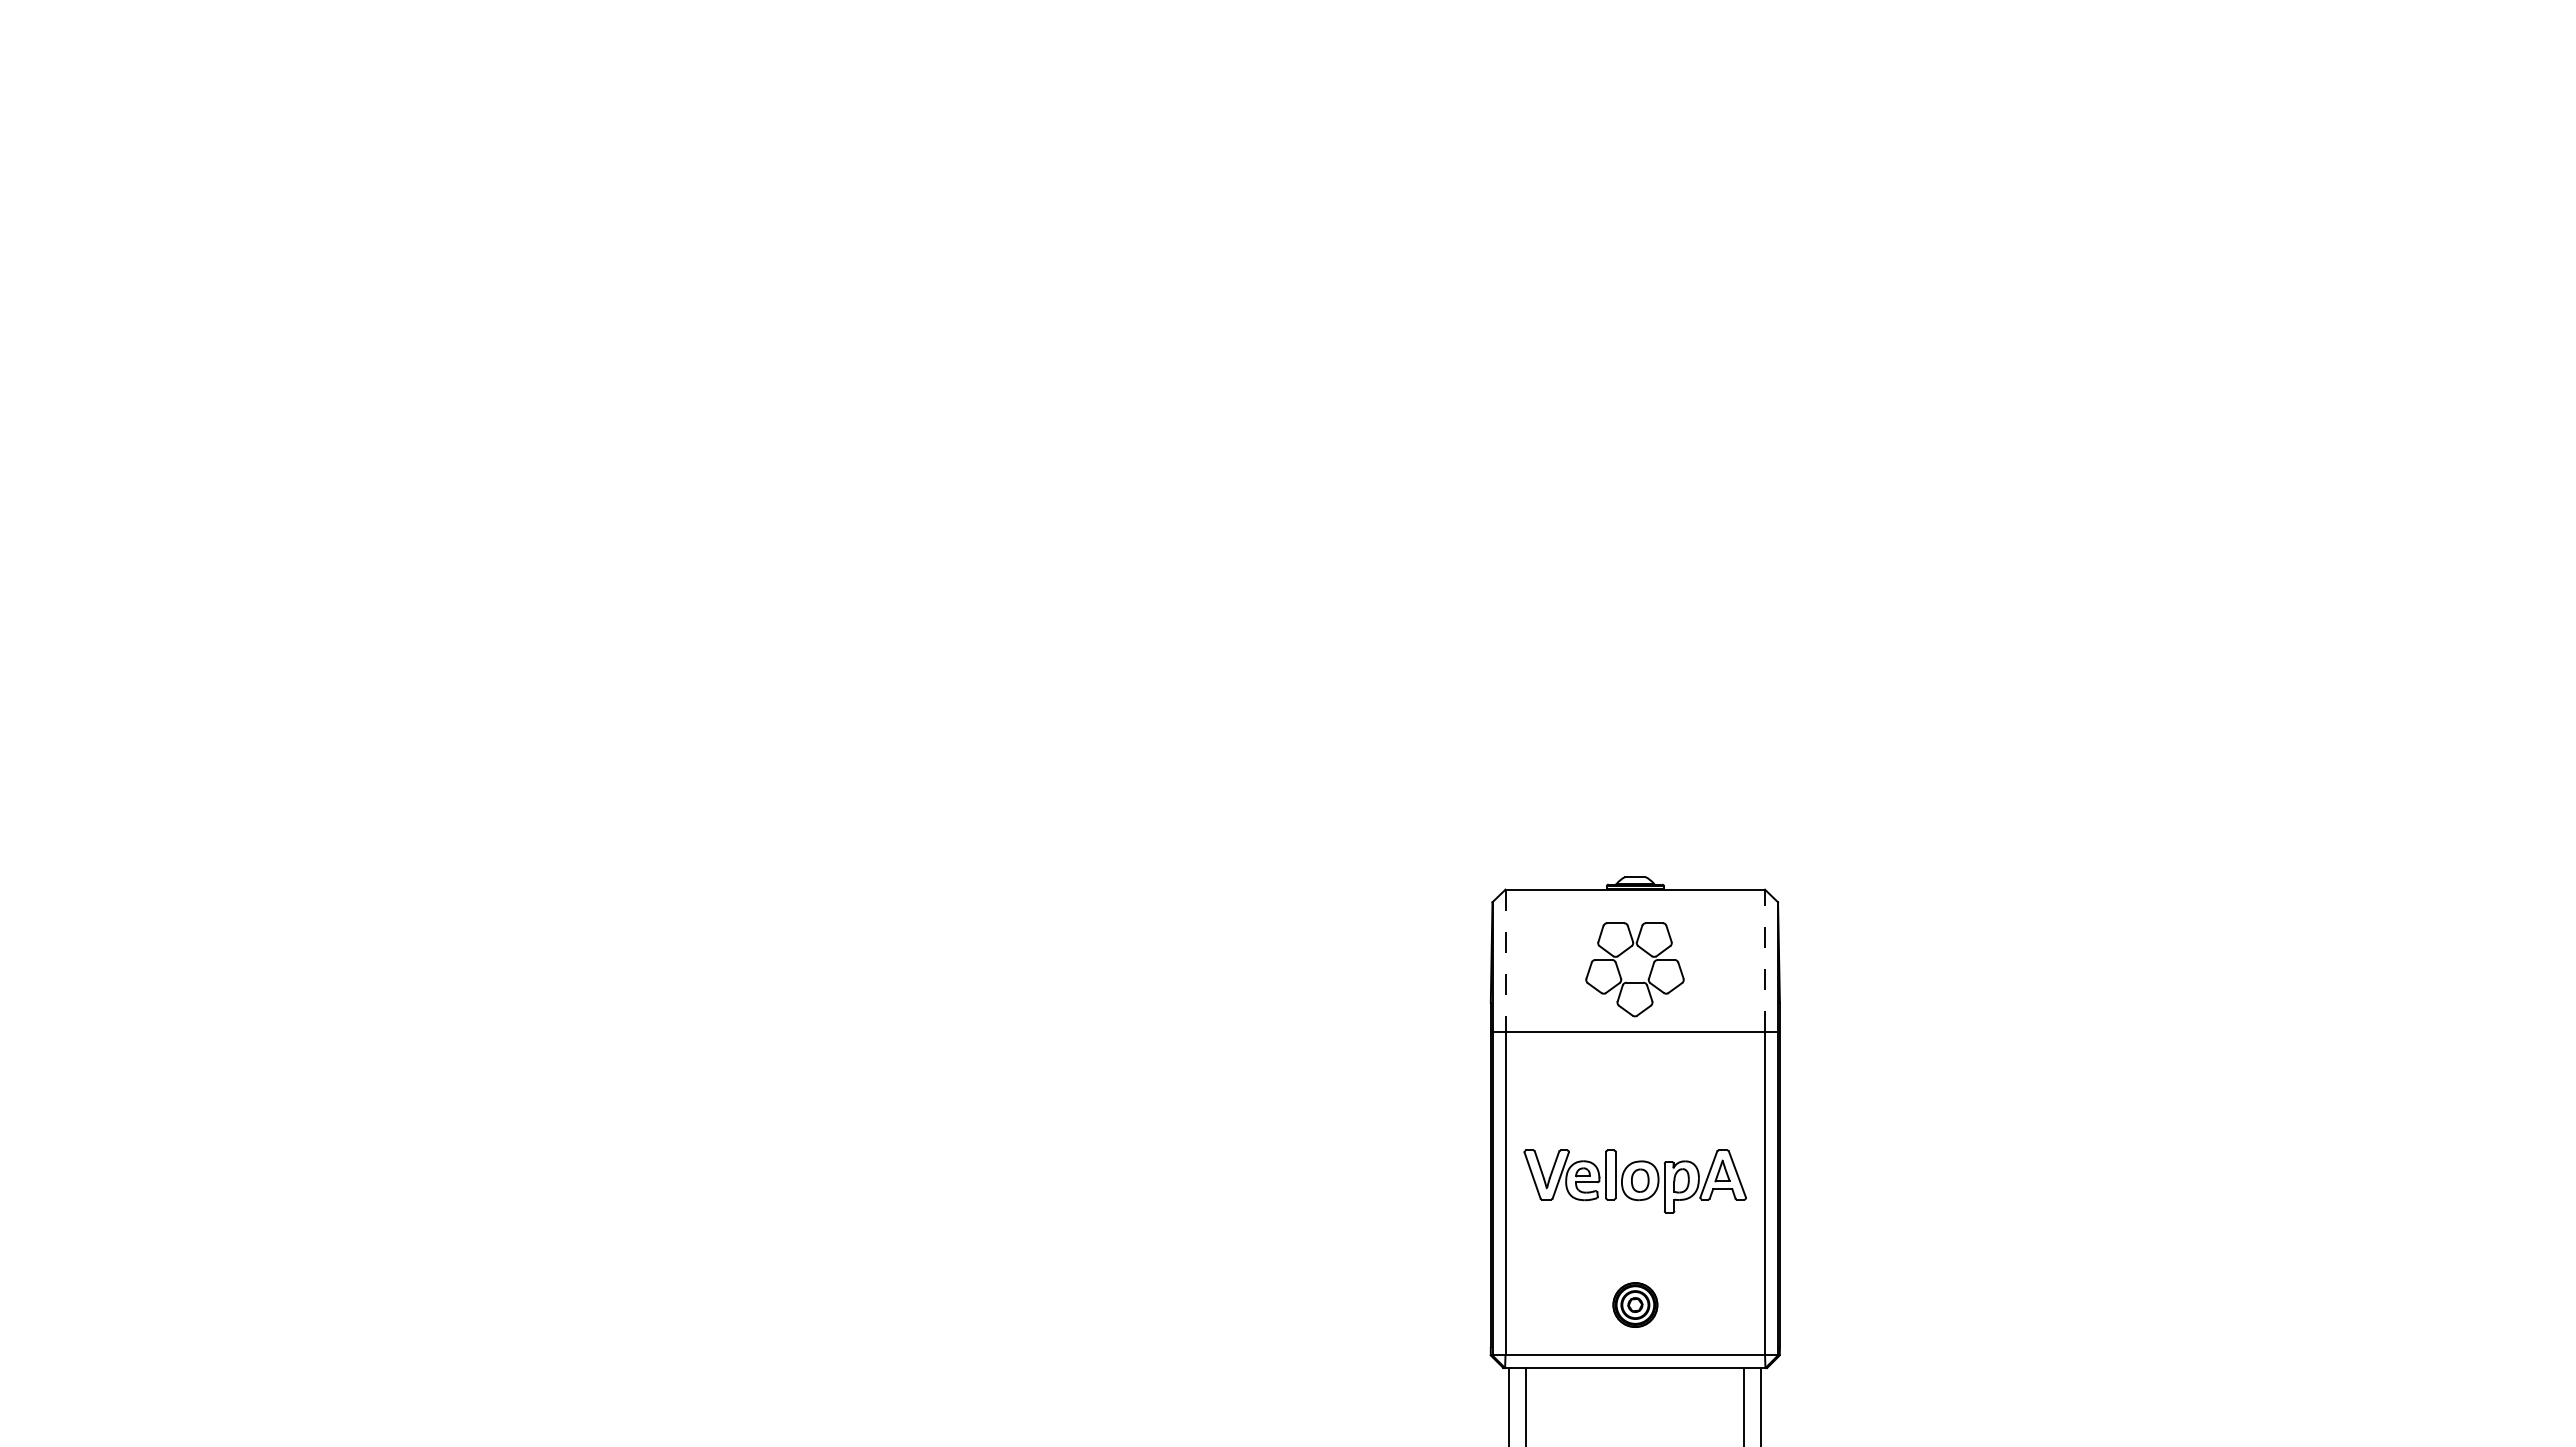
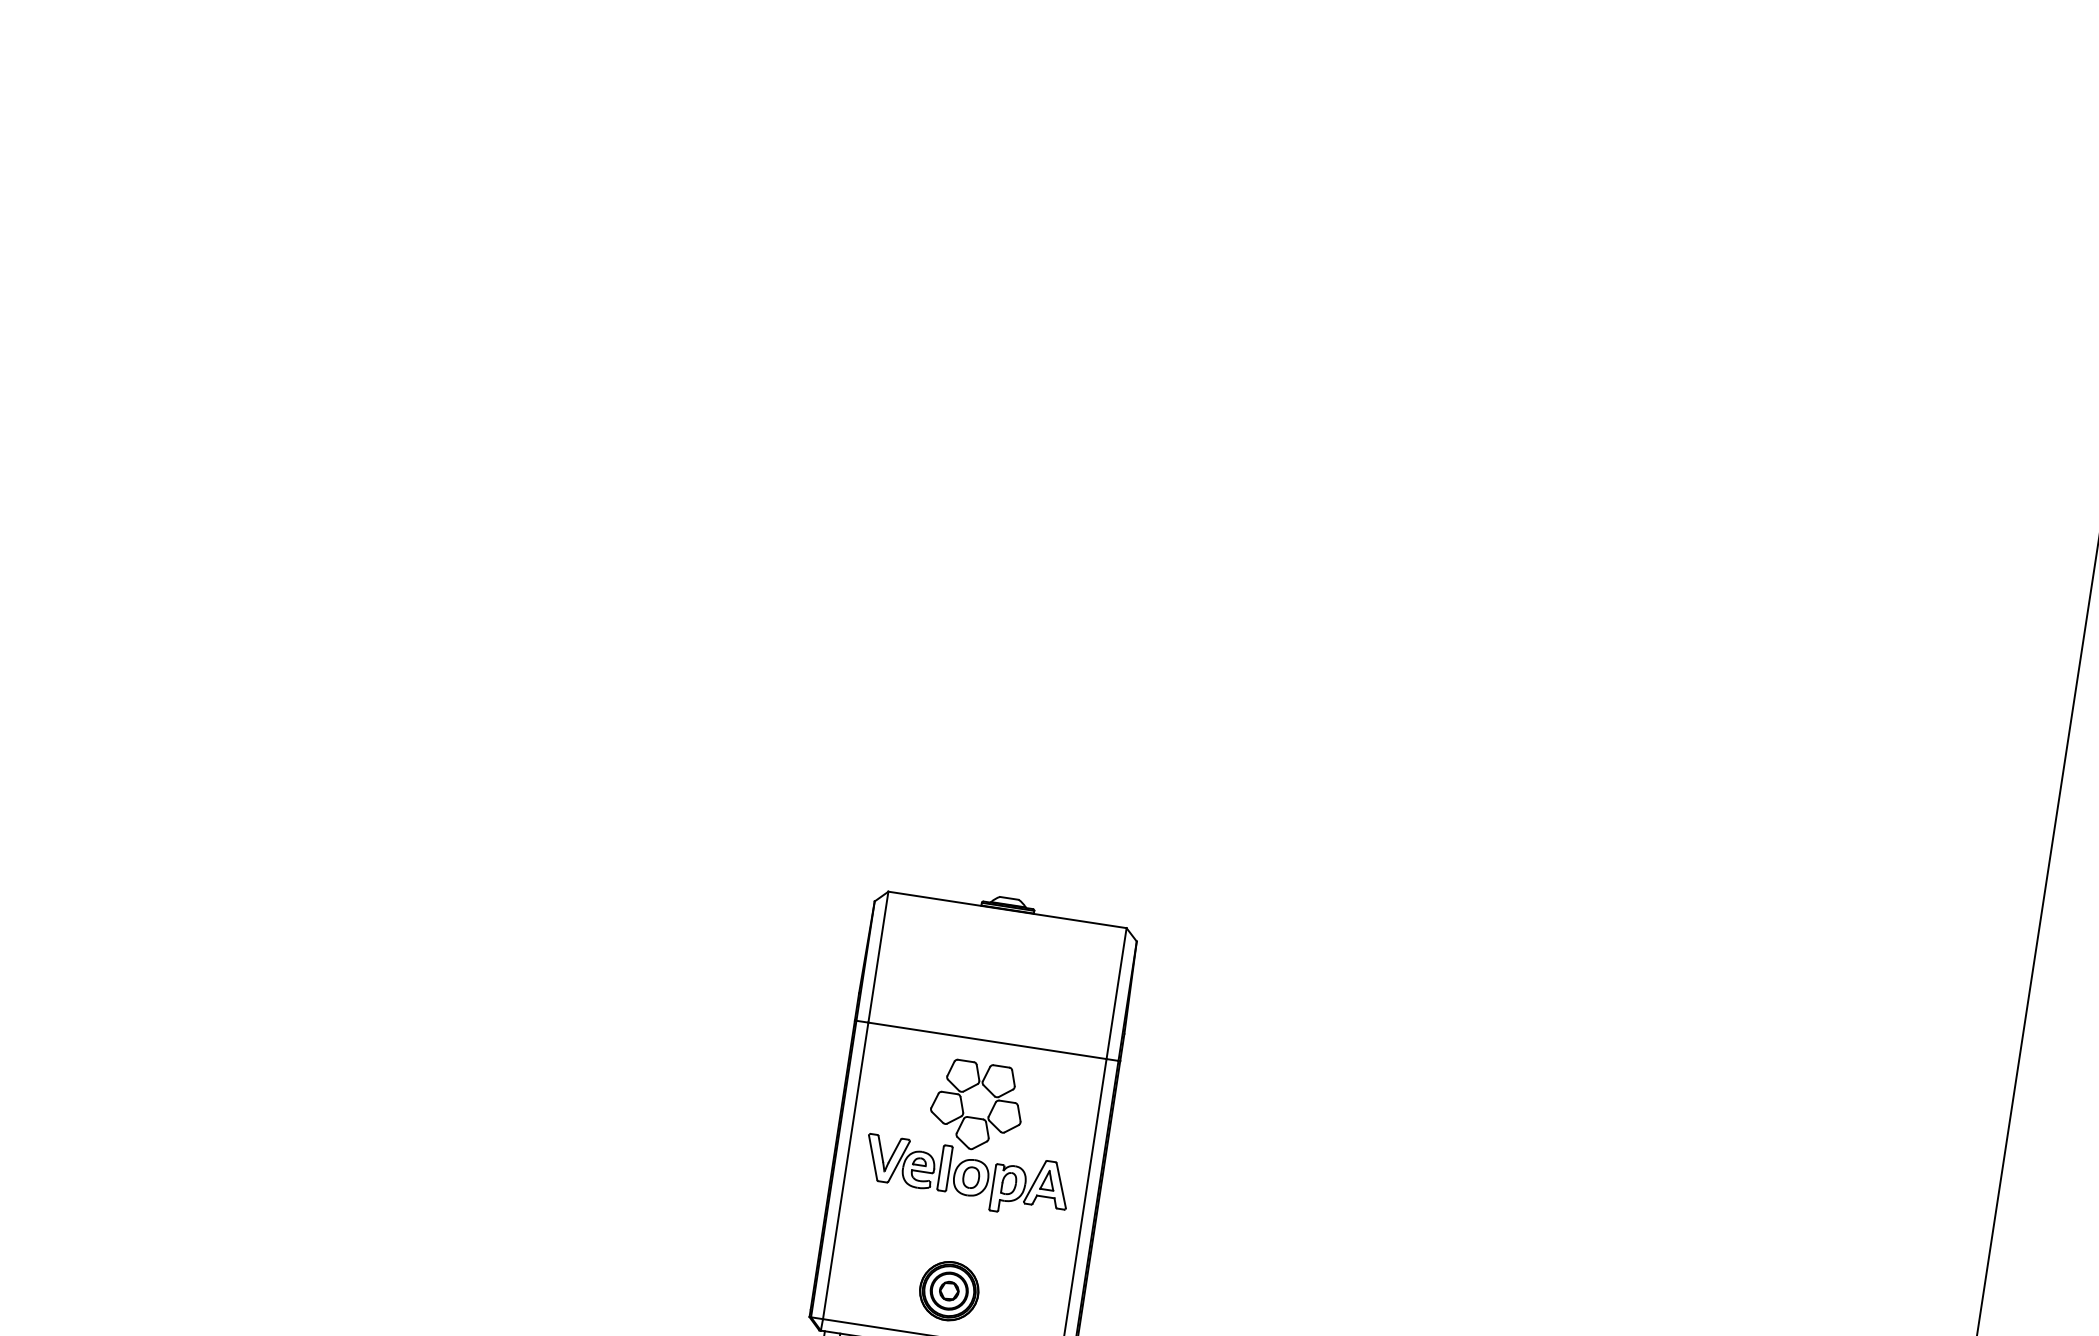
line: (1765, 960) -> (1117, 993), dashed -> solid
line: (1505, 961) -> (878, 957), dashed -> solid
part: (1634, 982) -> (974, 1117), moved
part: (1635, 1304) -> (949, 1290), size x1.43

